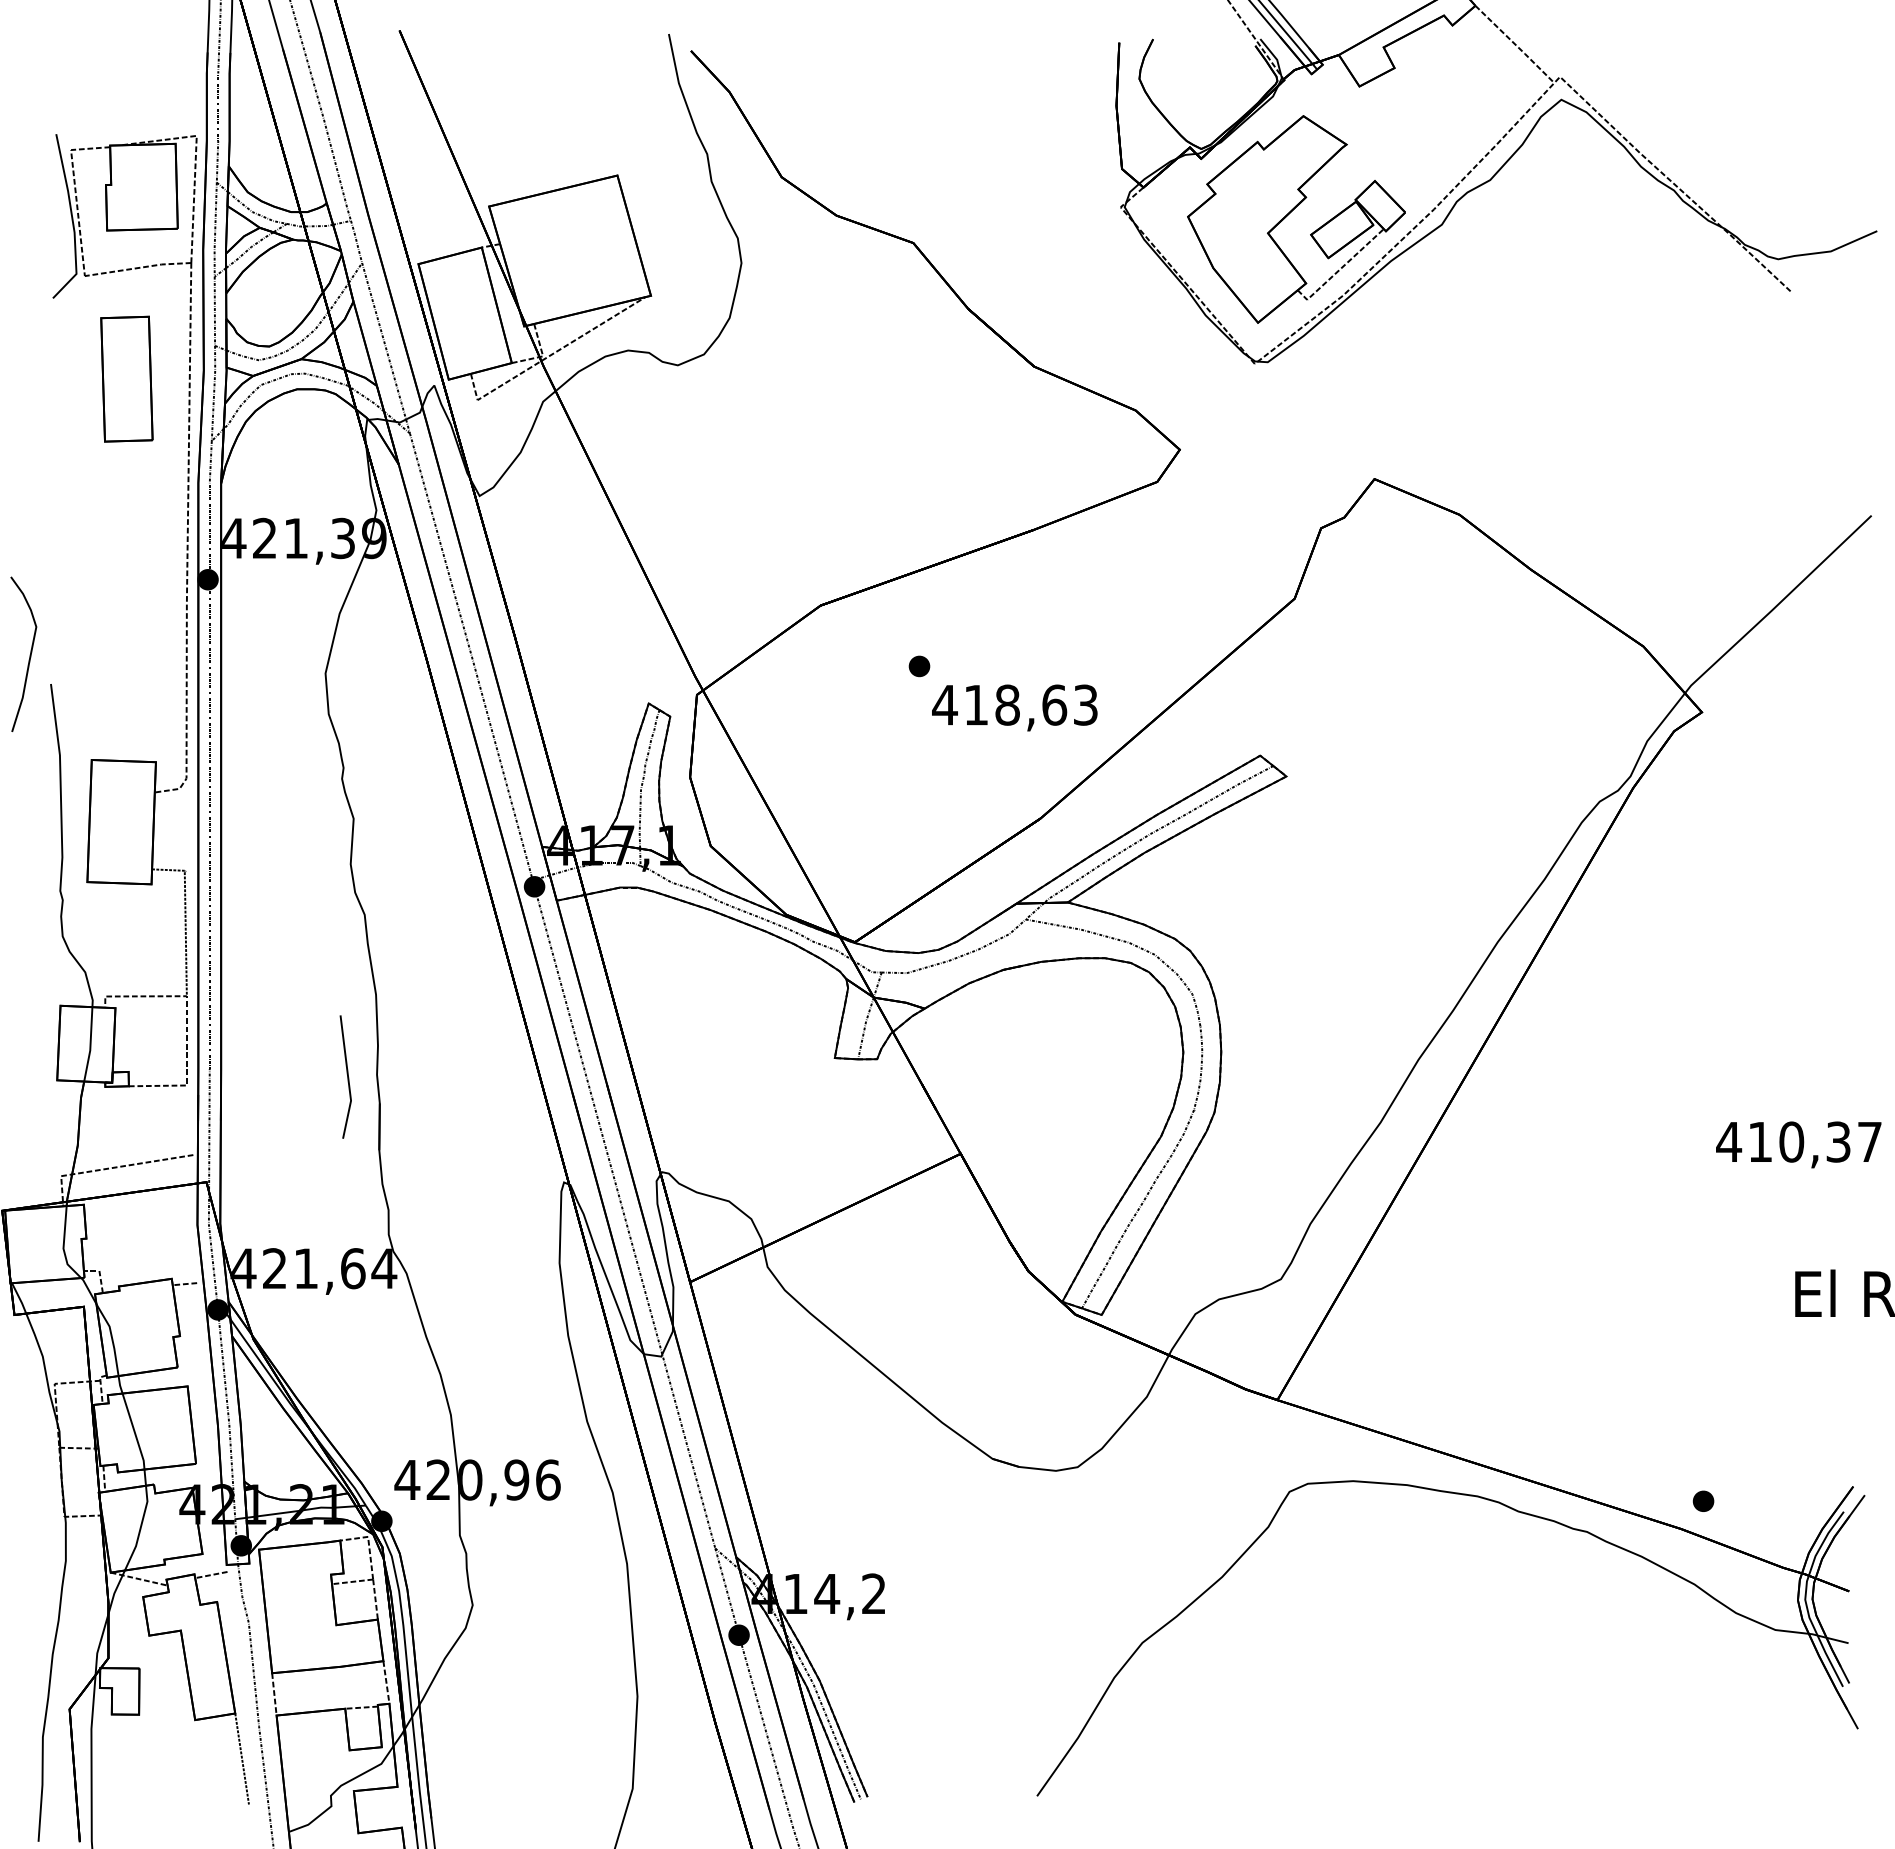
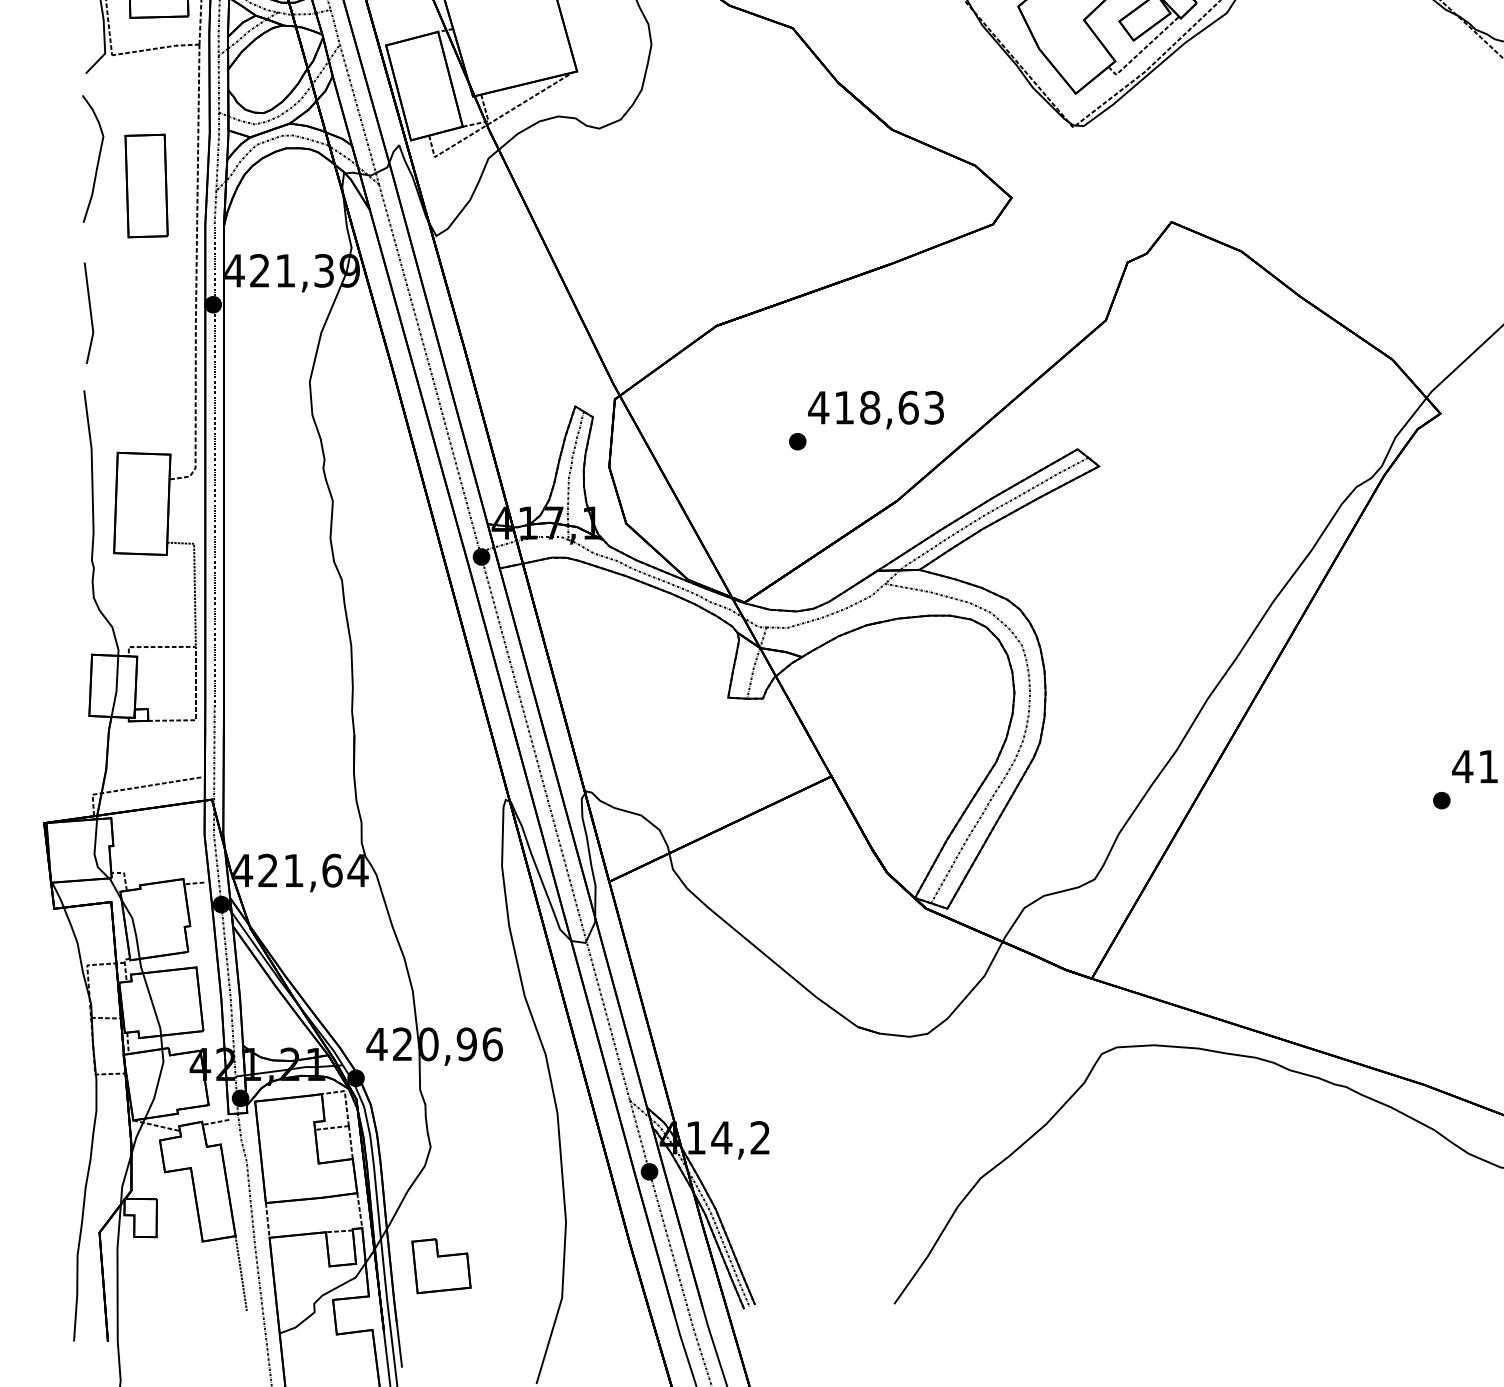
part: (126, 378) -> (146, 185), moved
curve: (29, 654) -> (97, 159), moved
part: (919, 666) -> (797, 441), moved
line: (347, 1076) -> (90, 312), moved
part: (1703, 1500) -> (1441, 799), moved
part: (485, 1749) -> (441, 1265), added

